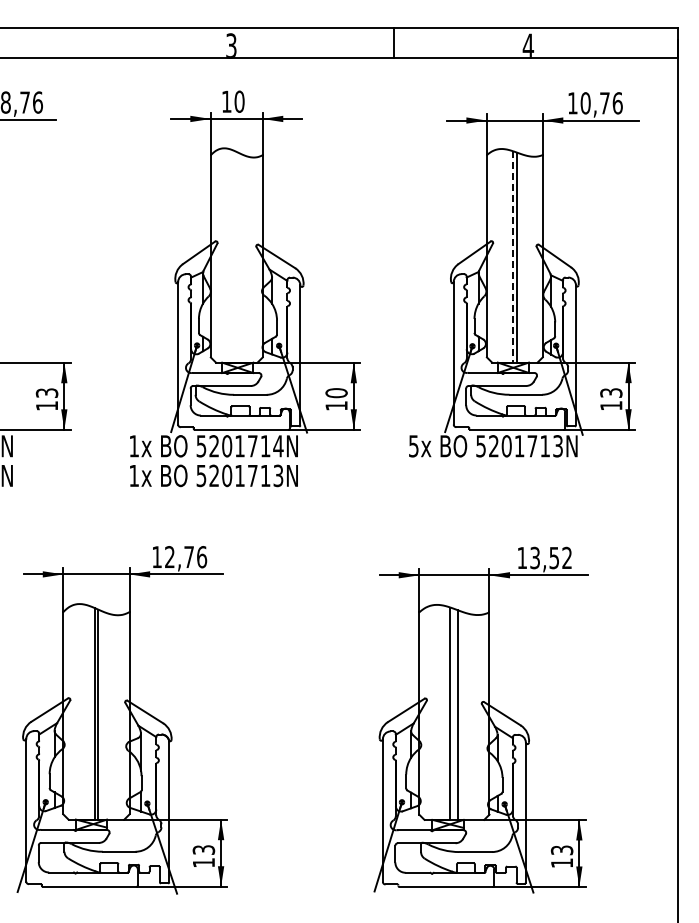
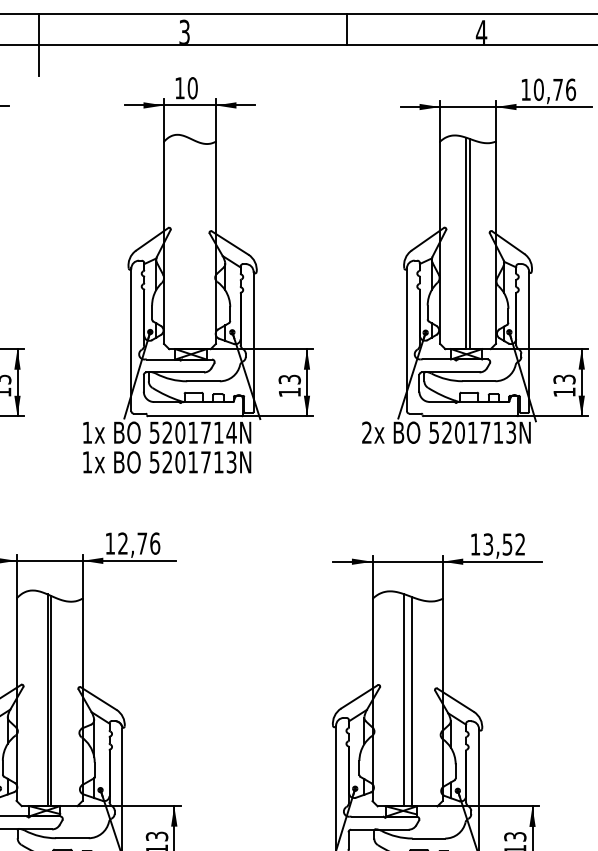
line: (85, 58) -> (38, 44), added
line: (512, 256) -> (465, 242), dashed -> solid
text: (336, 393) -> (289, 379), 10 -> 13
text: (413, 446) -> (366, 432), 5x -> 2x

